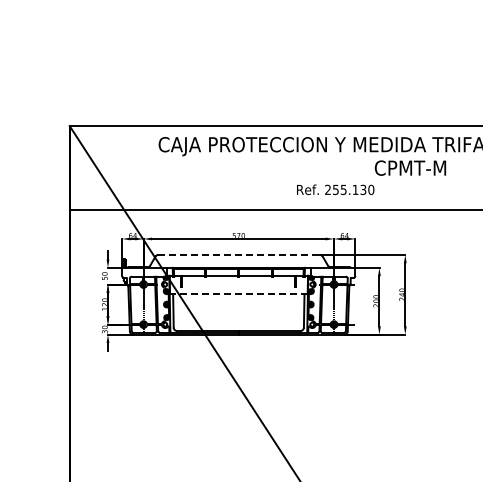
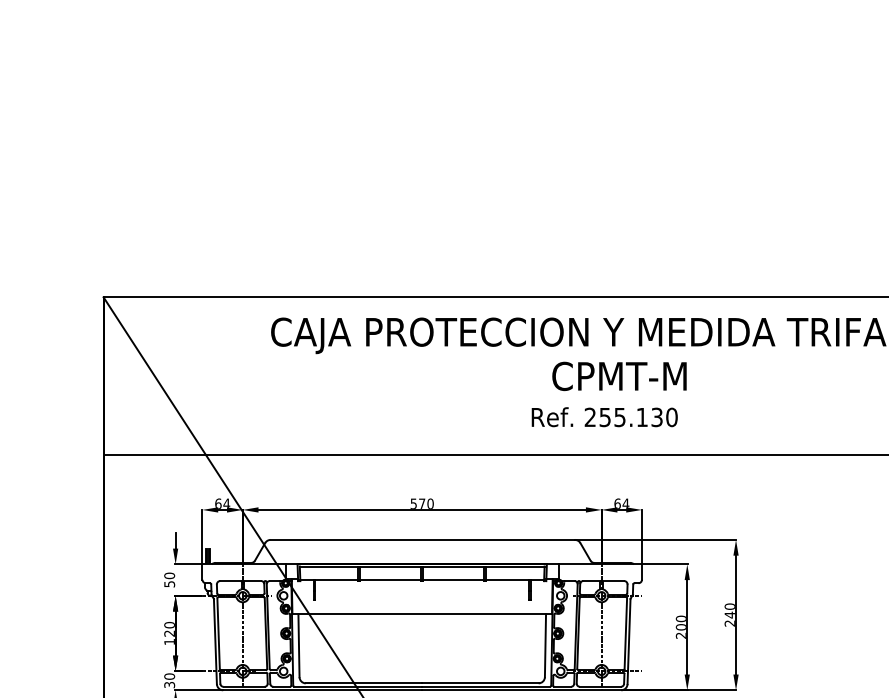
text: (410, 167) -> (619, 375), moved
line: (239, 254) -> (423, 539), dashed -> solid
line: (238, 294) -> (421, 614), dashed -> solid

